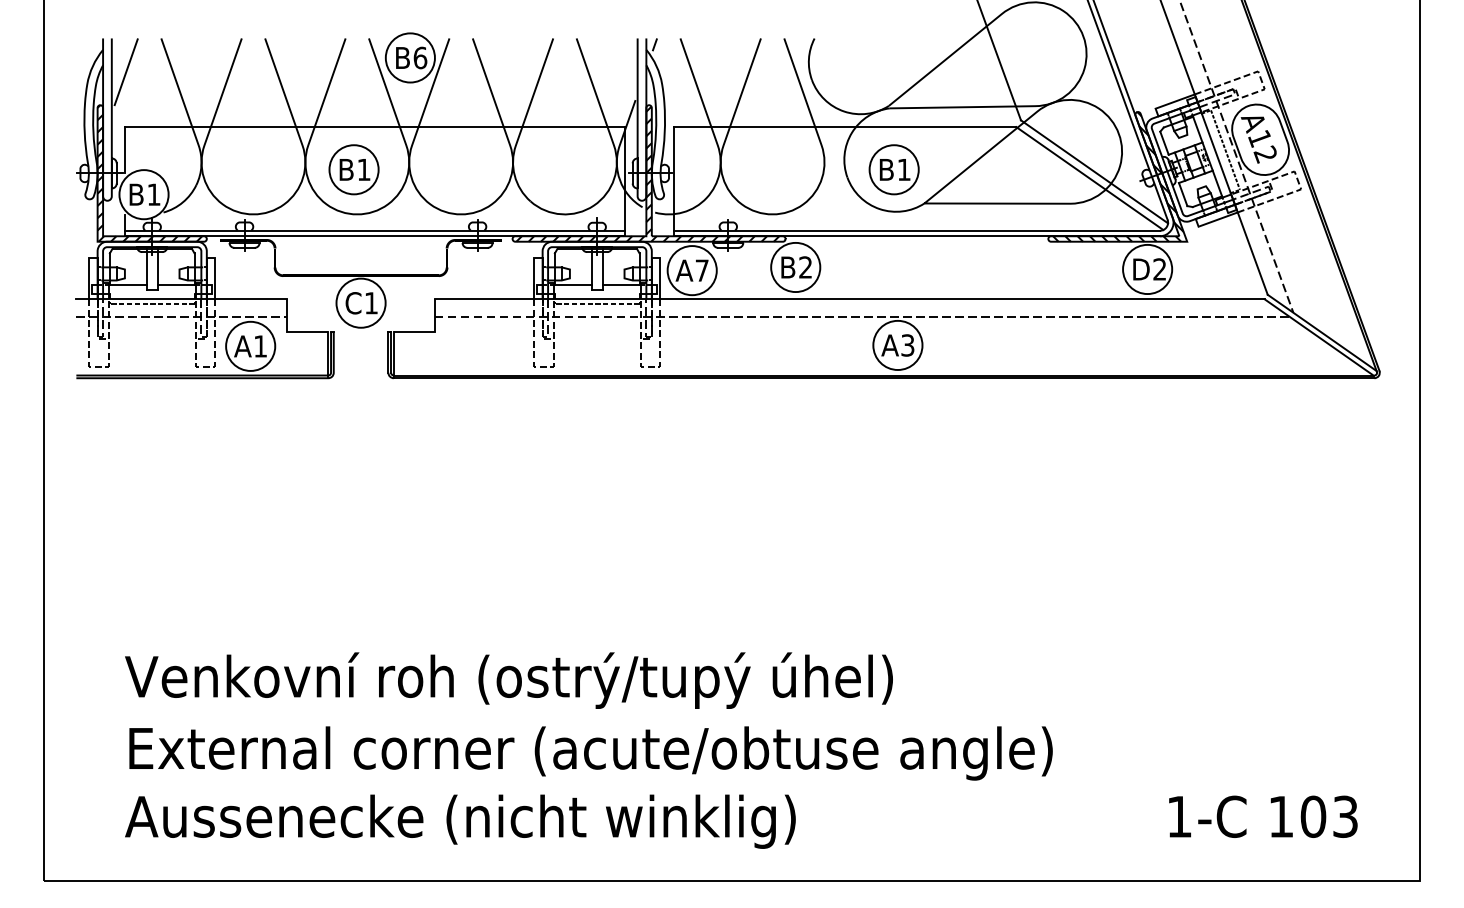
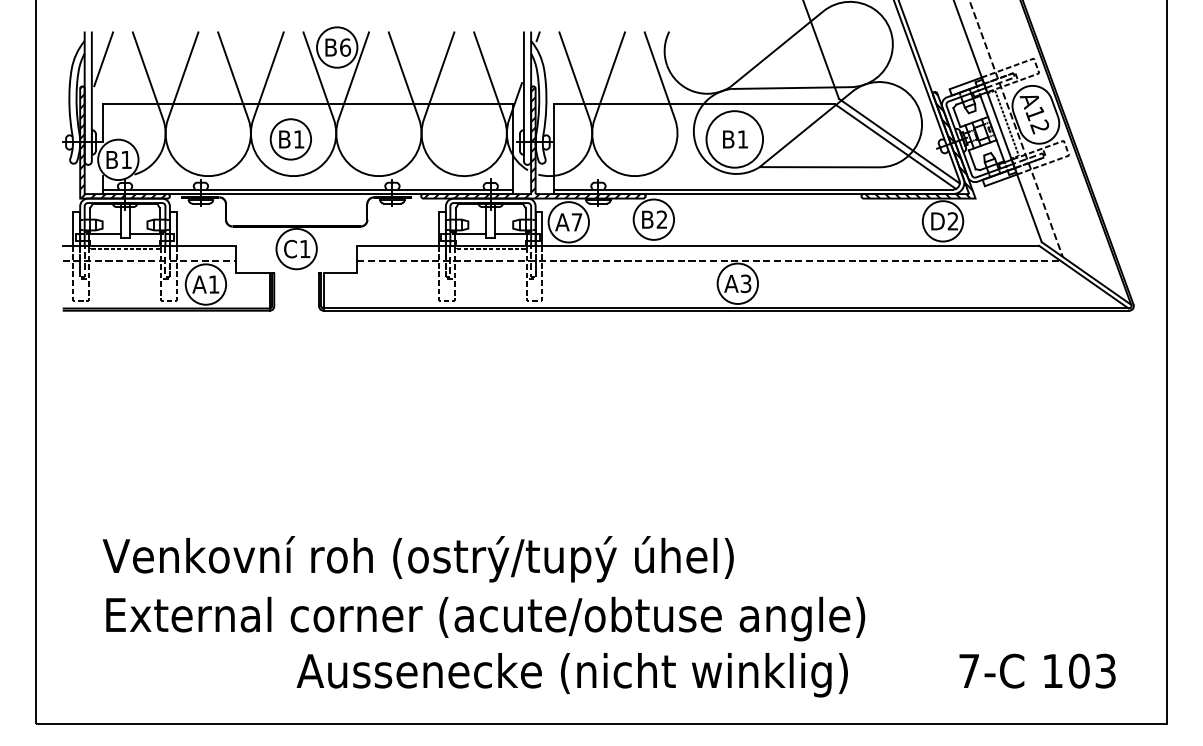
circle: (893, 169) -> (734, 139), size x1.4
text: (1178, 816) -> (968, 670), 1-C -> 7-C
text: (459, 822) -> (571, 675), moved

